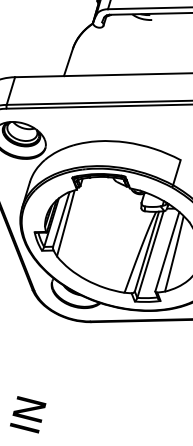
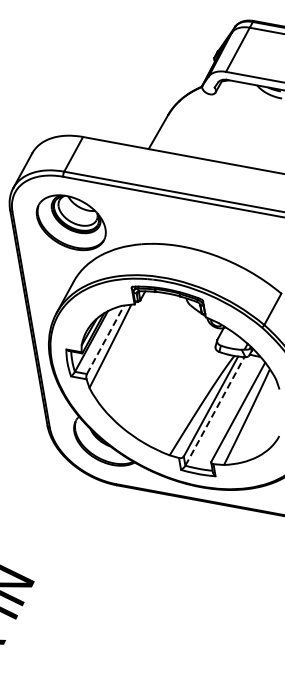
line: (61, 219) -> (105, 339), solid -> dashed
line: (150, 254) -> (214, 411), solid -> dashed

